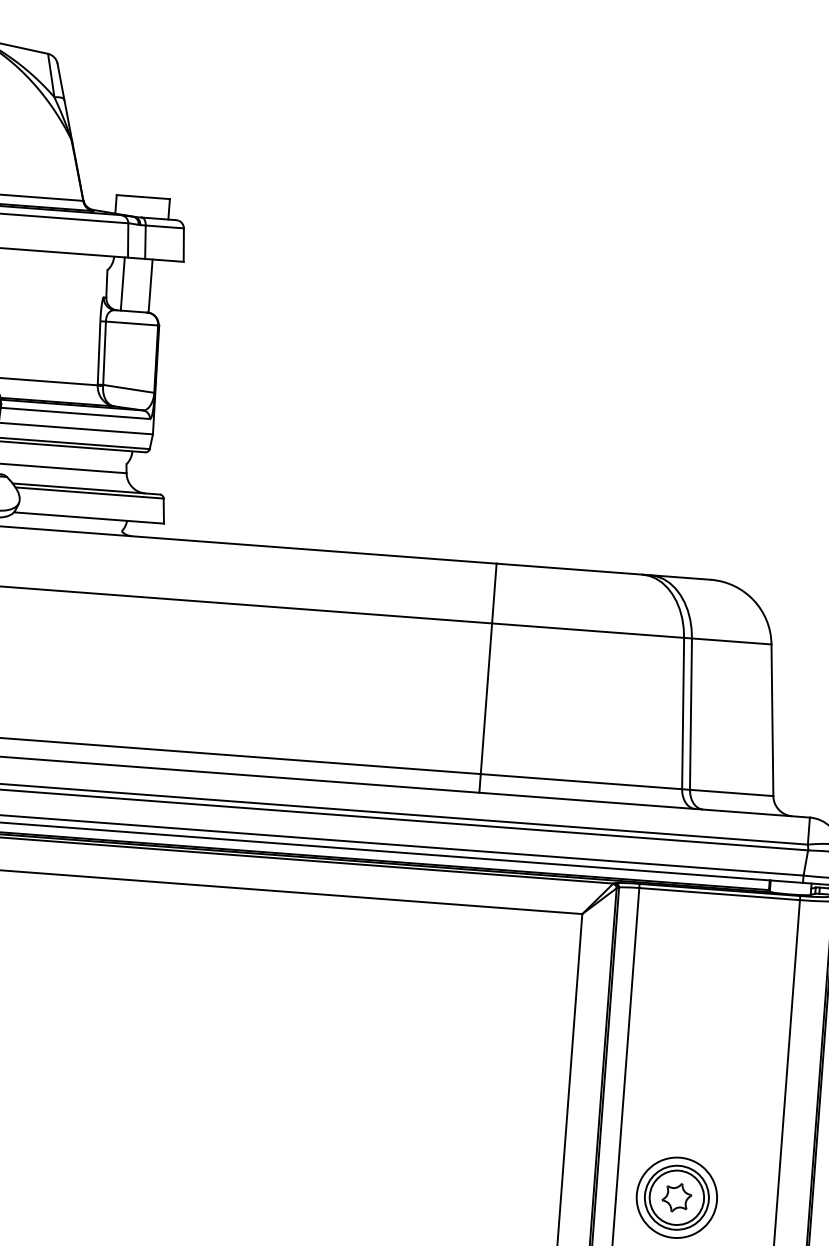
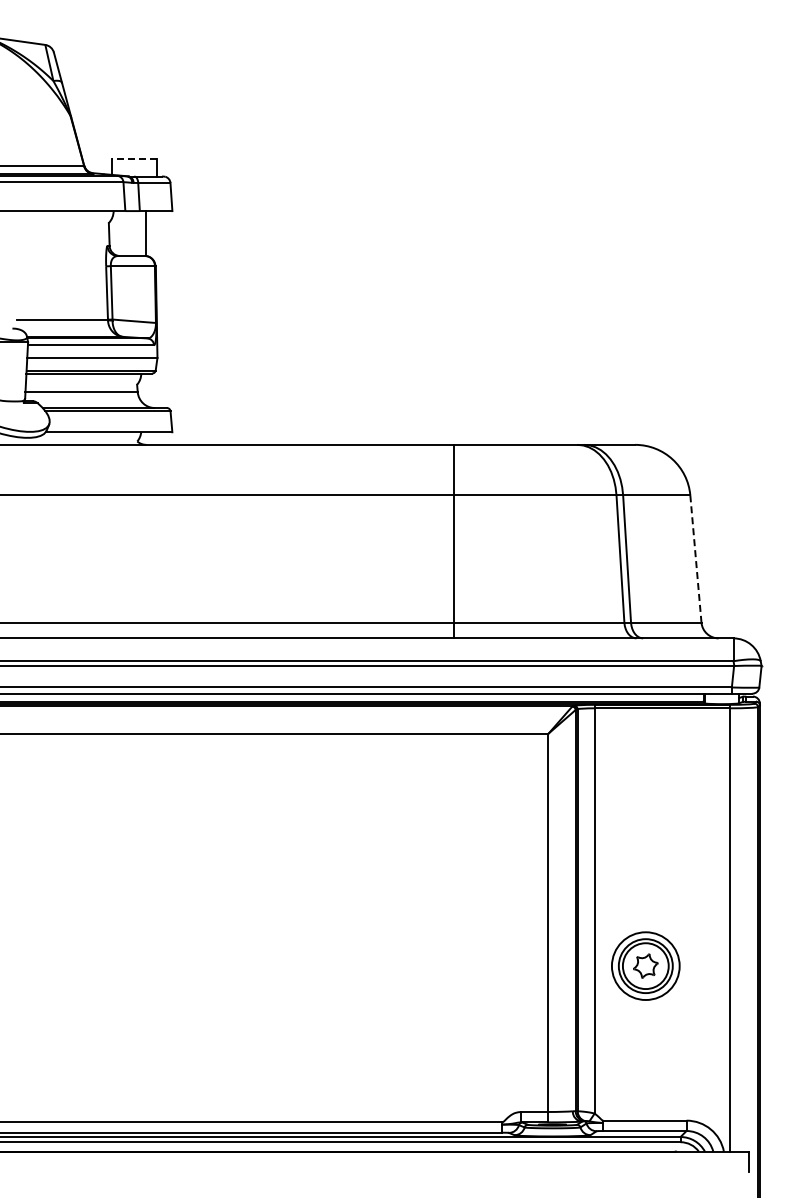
line: (142, 197) -> (133, 159), solid -> dashed
line: (122, 283) -> (122, 233), removed
line: (771, 719) -> (695, 558), solid -> dashed

